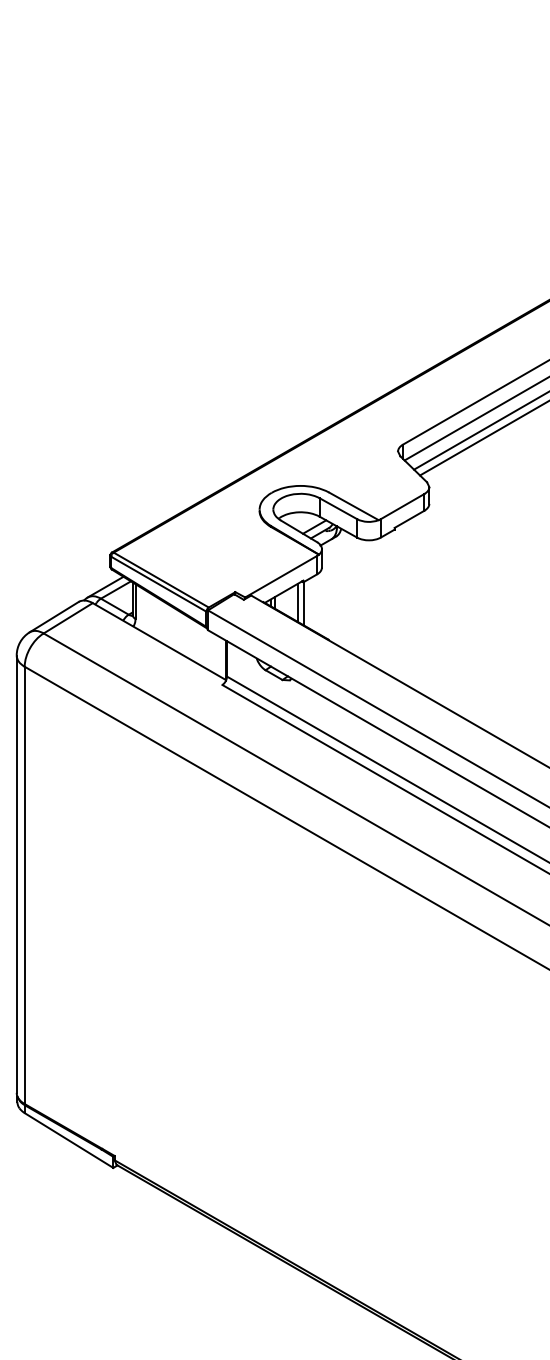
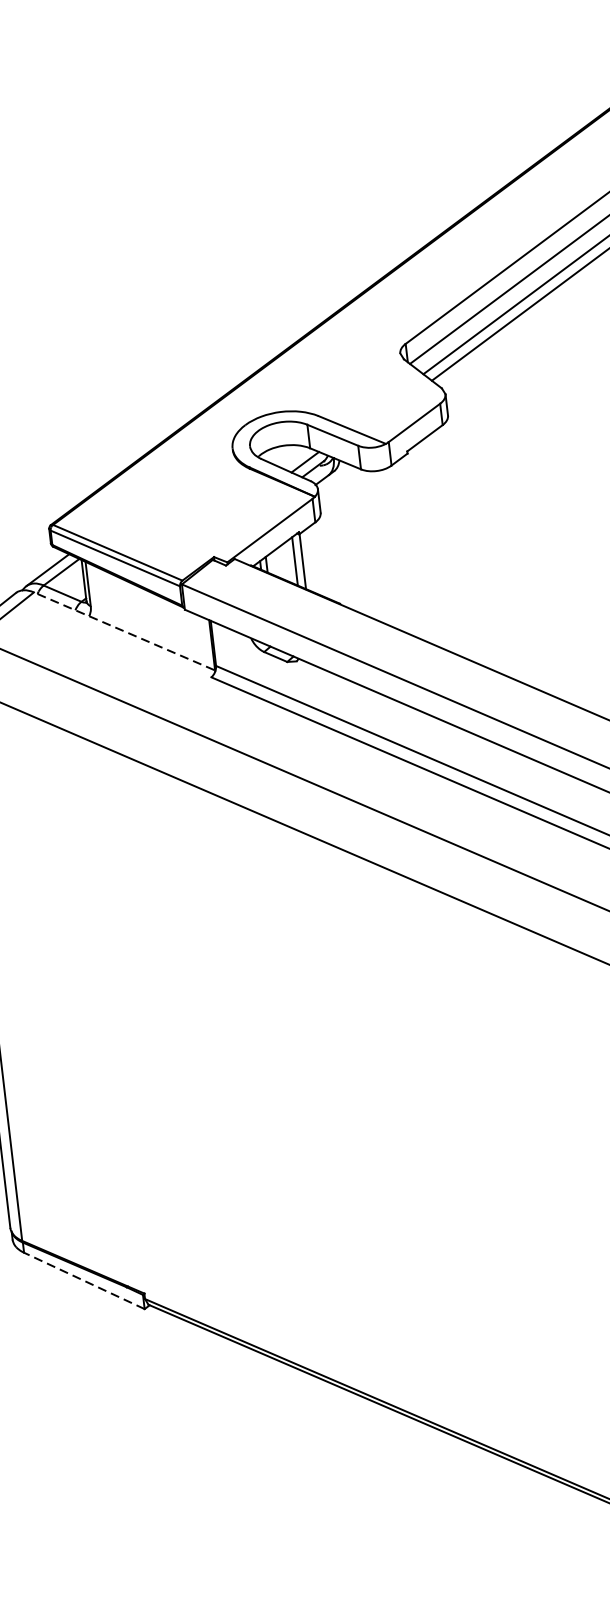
line: (159, 641) -> (124, 631), solid -> dashed
line: (69, 1140) -> (84, 1280), solid -> dashed

